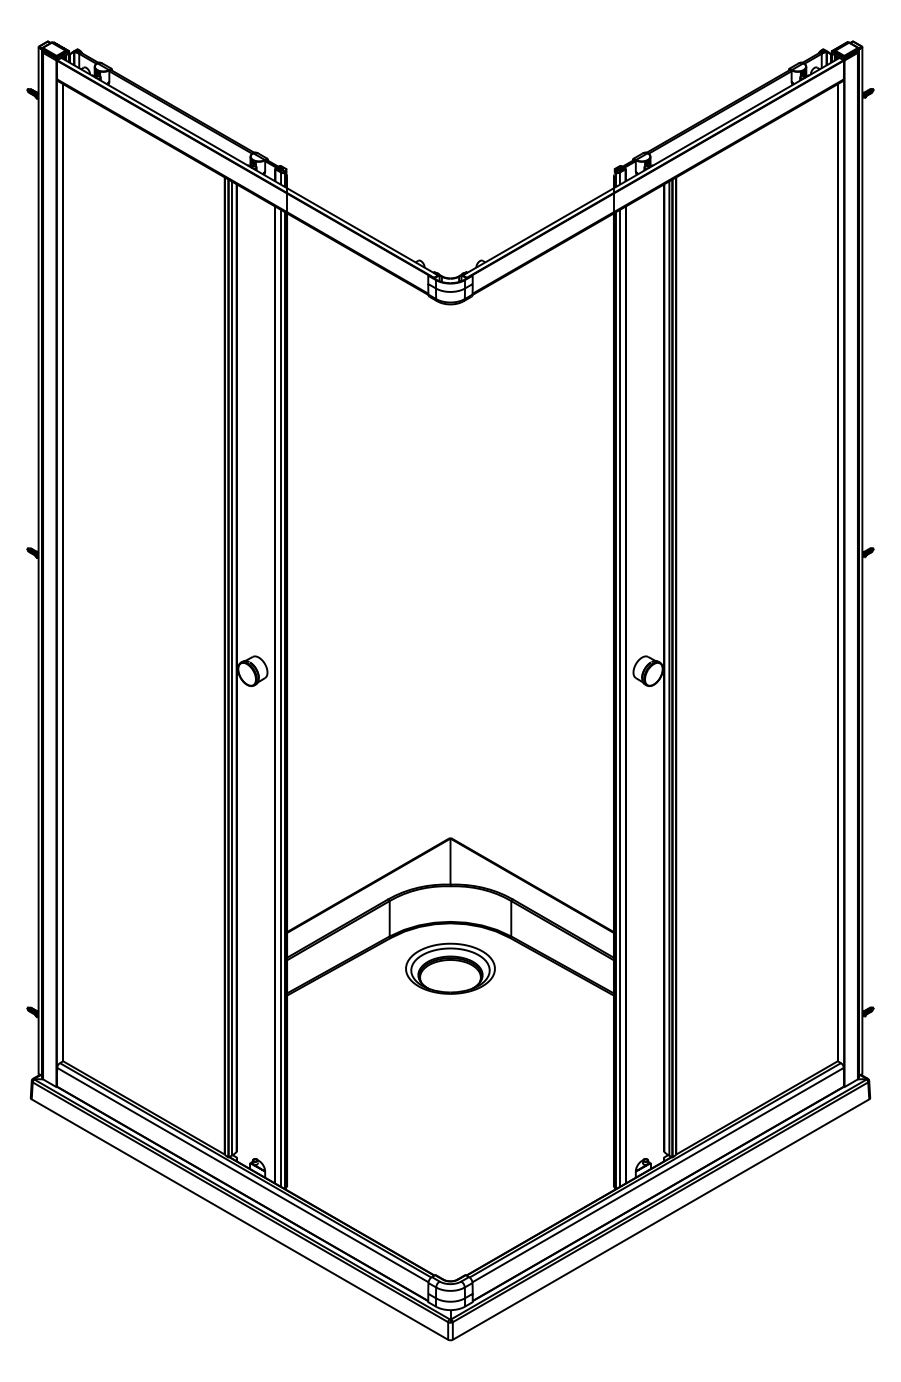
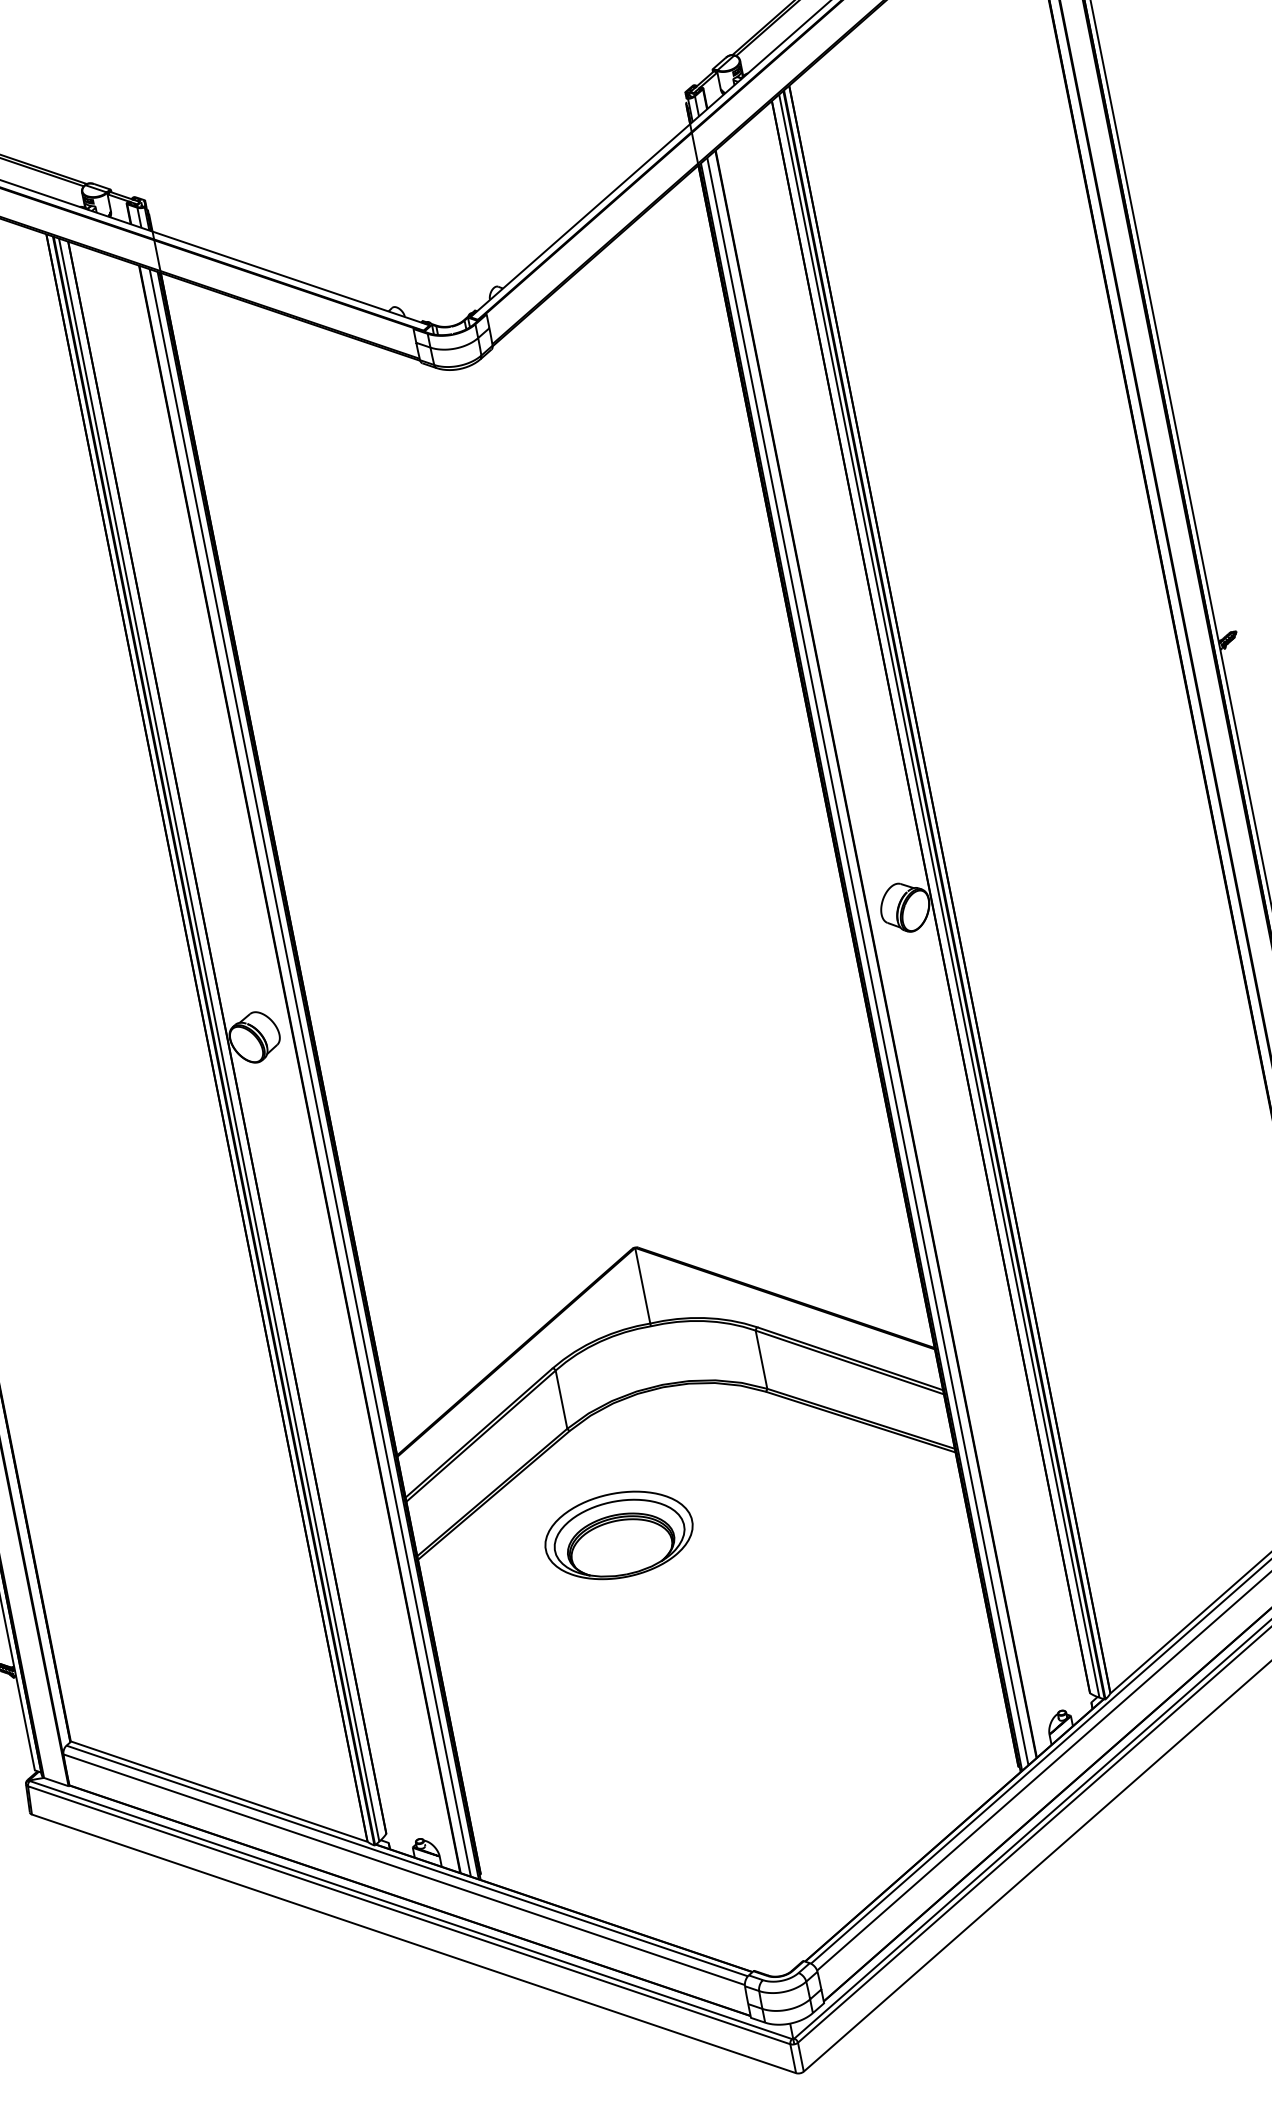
part: (450, 968) -> (618, 1534), moved

